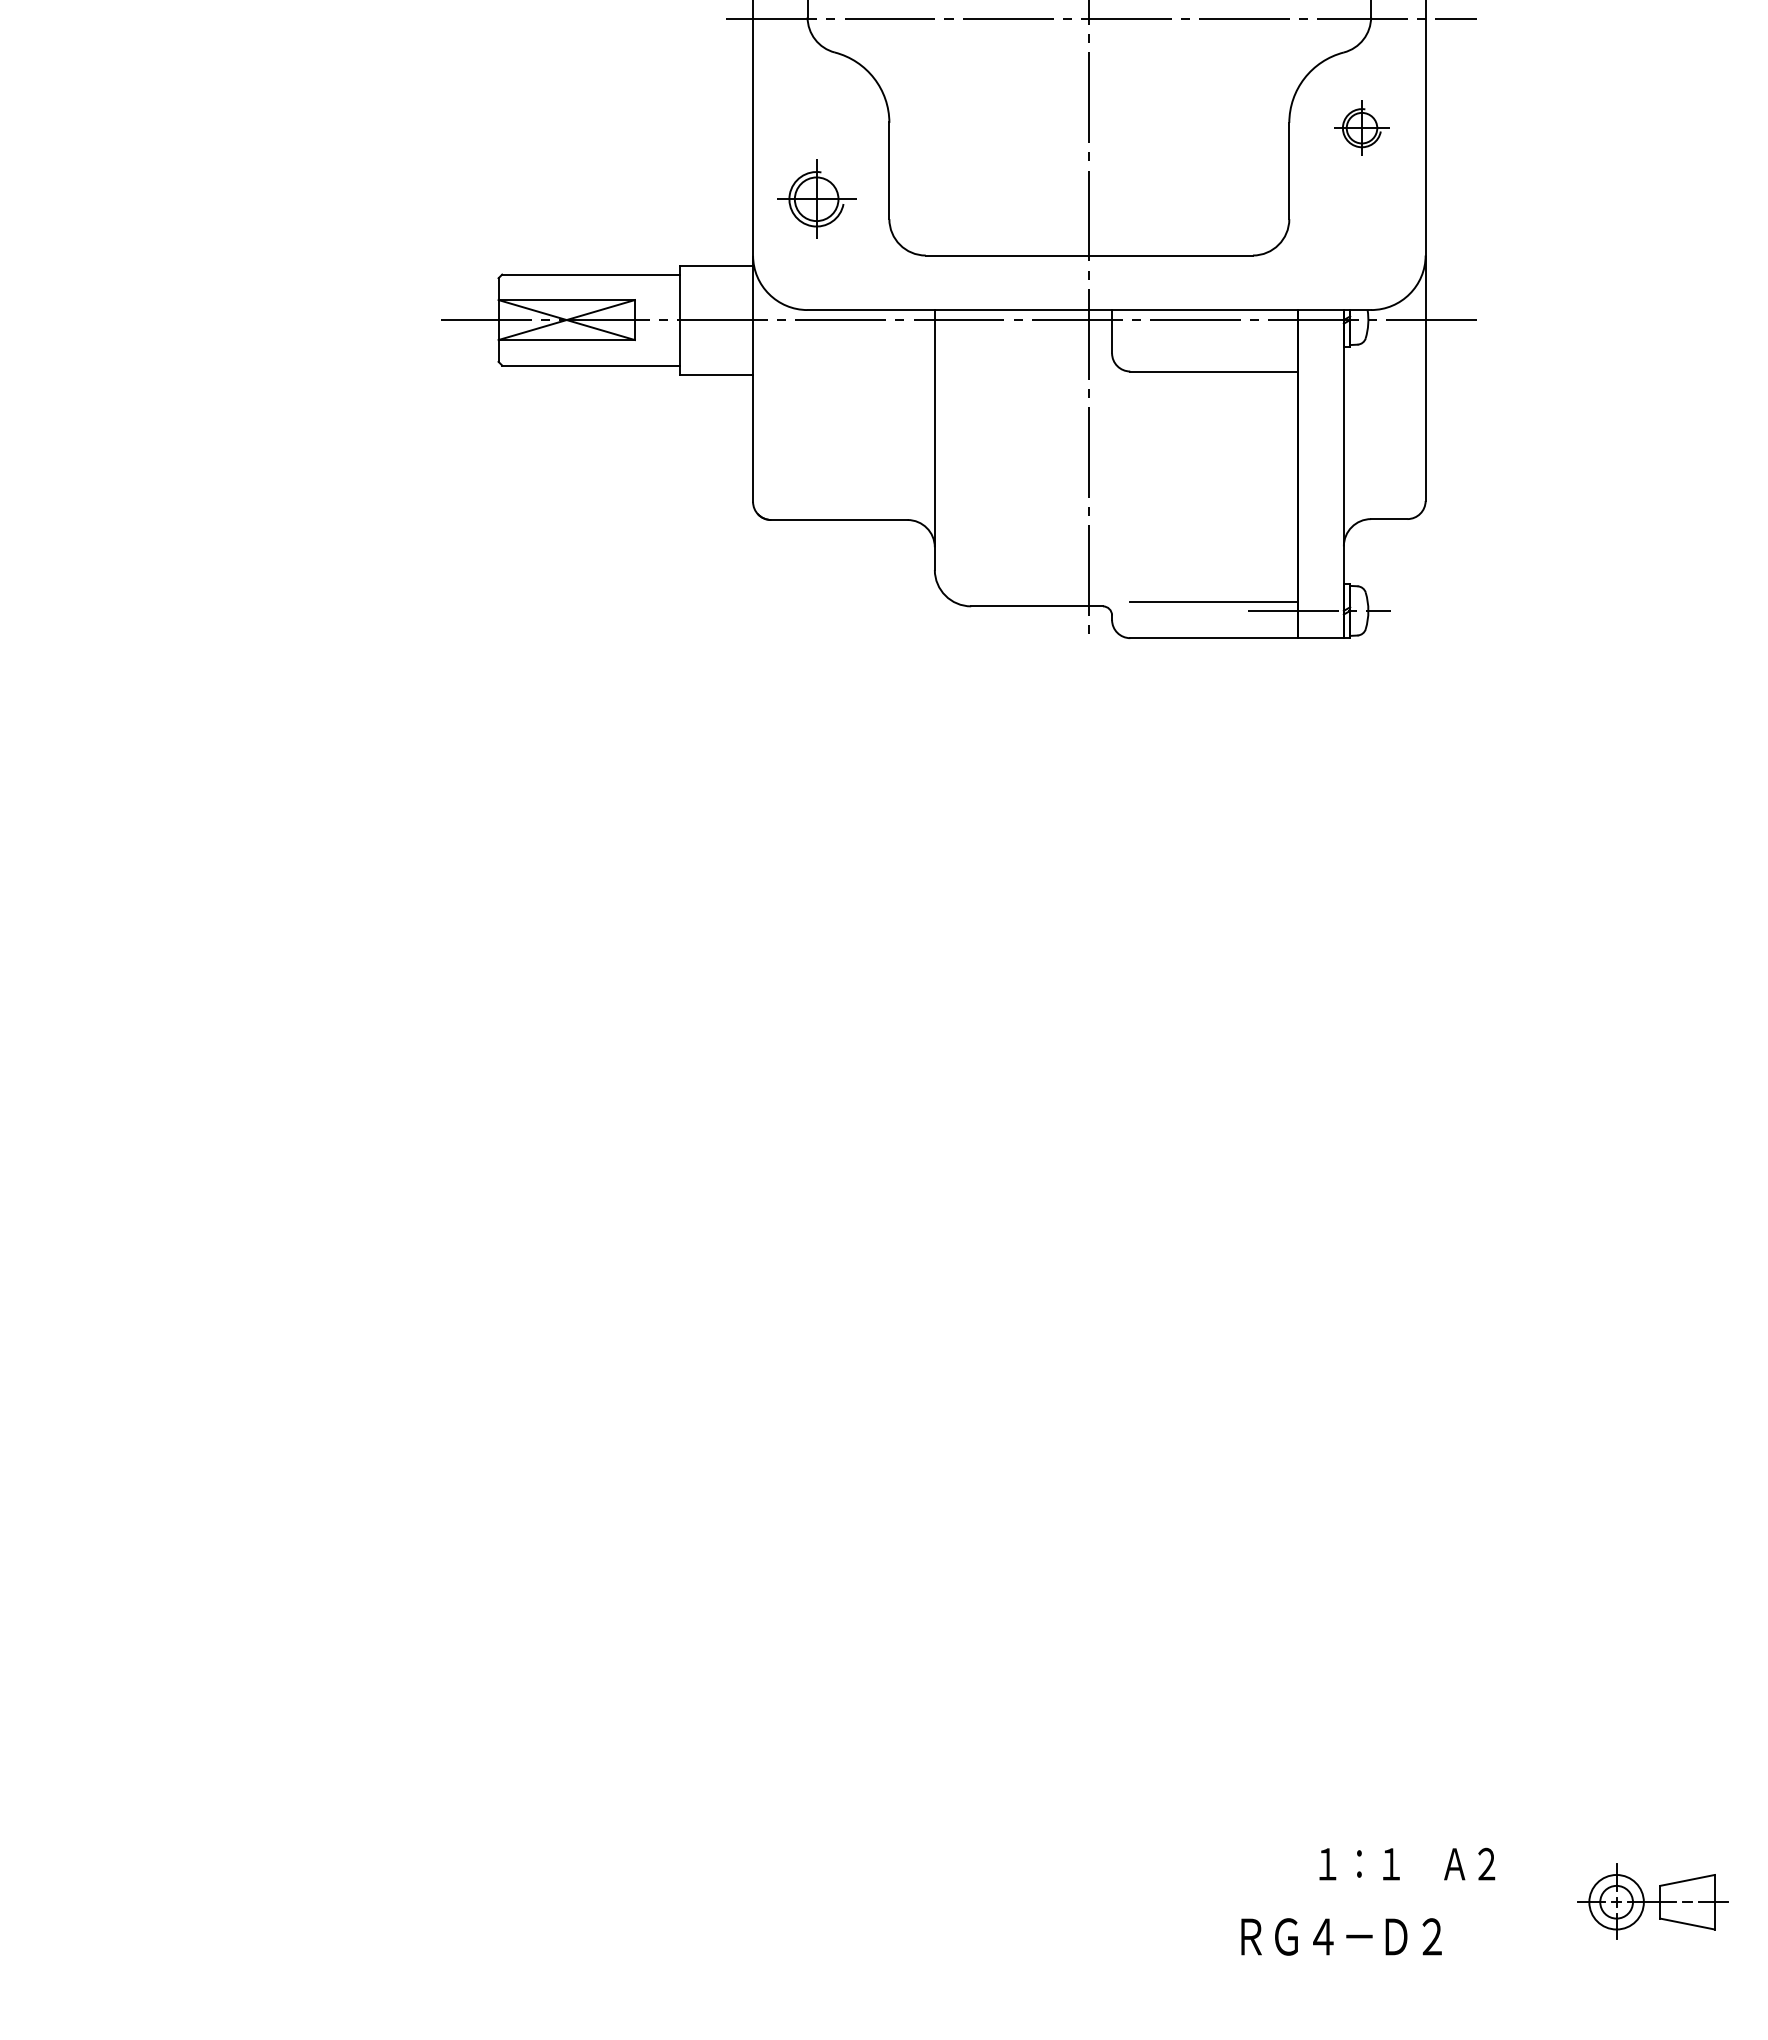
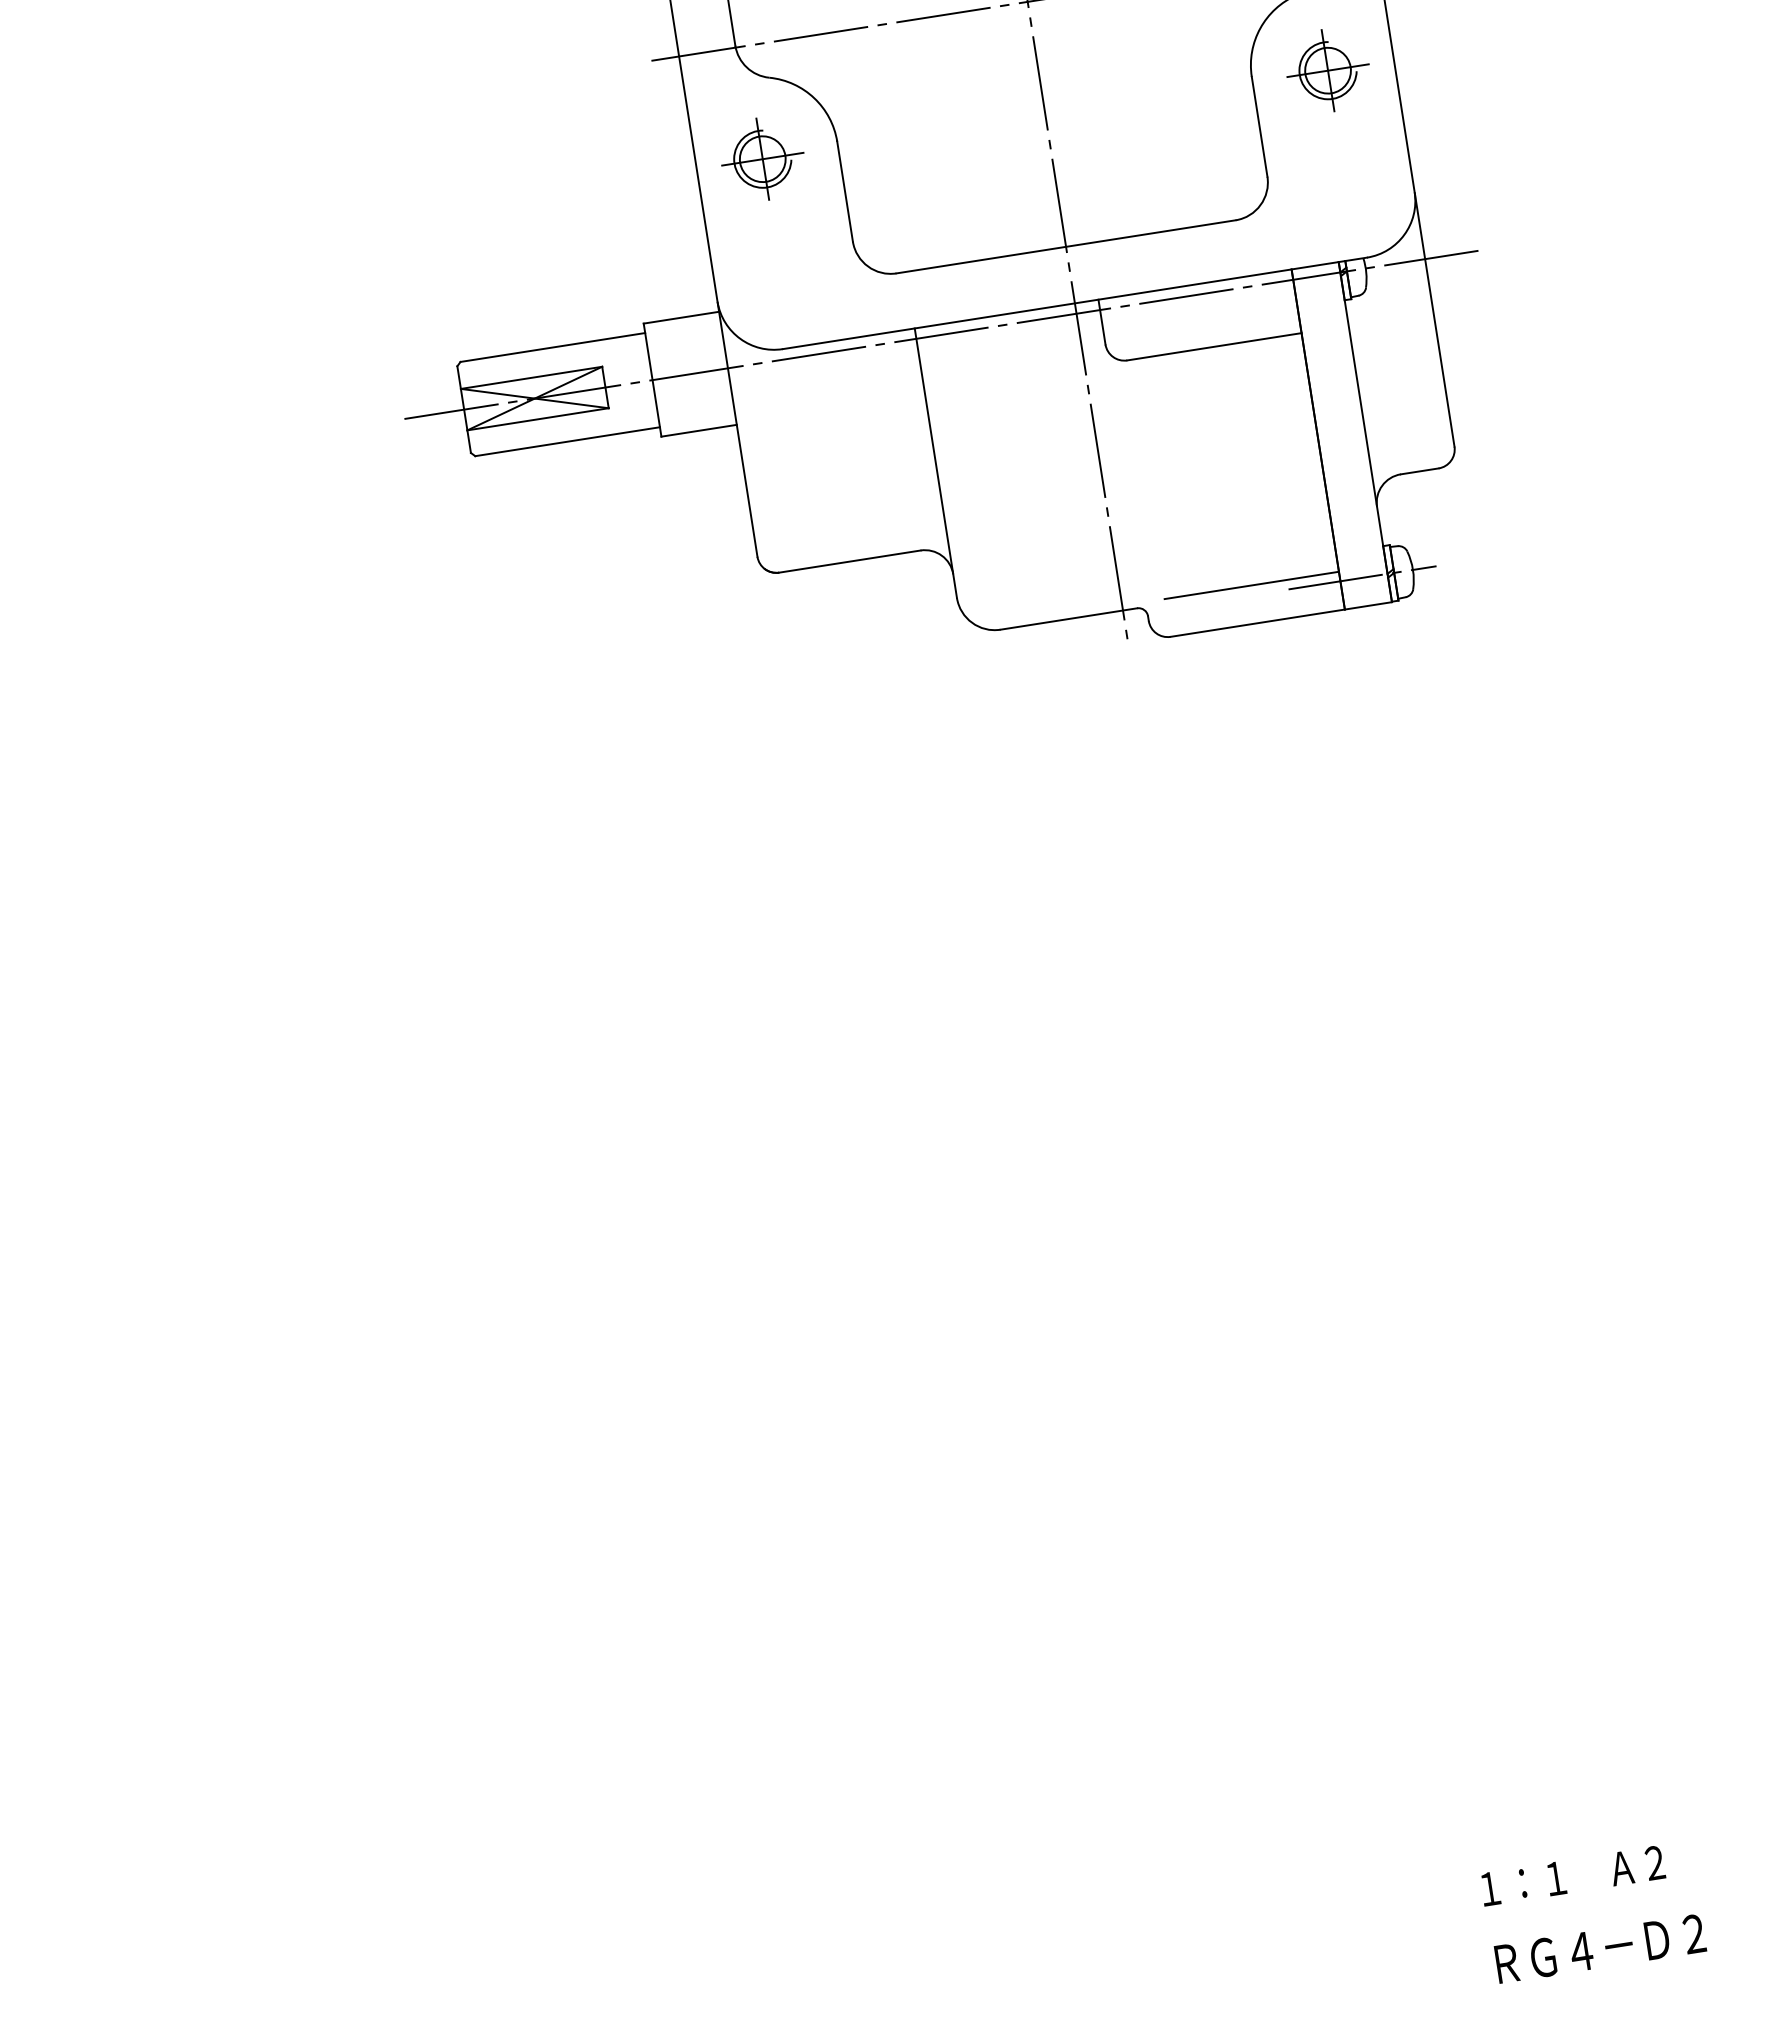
part: (1361, 127) -> (1327, 69), size x1.43
part: (816, 198) -> (762, 158), moved
text: (1407, 1863) -> (1572, 1875), moved

